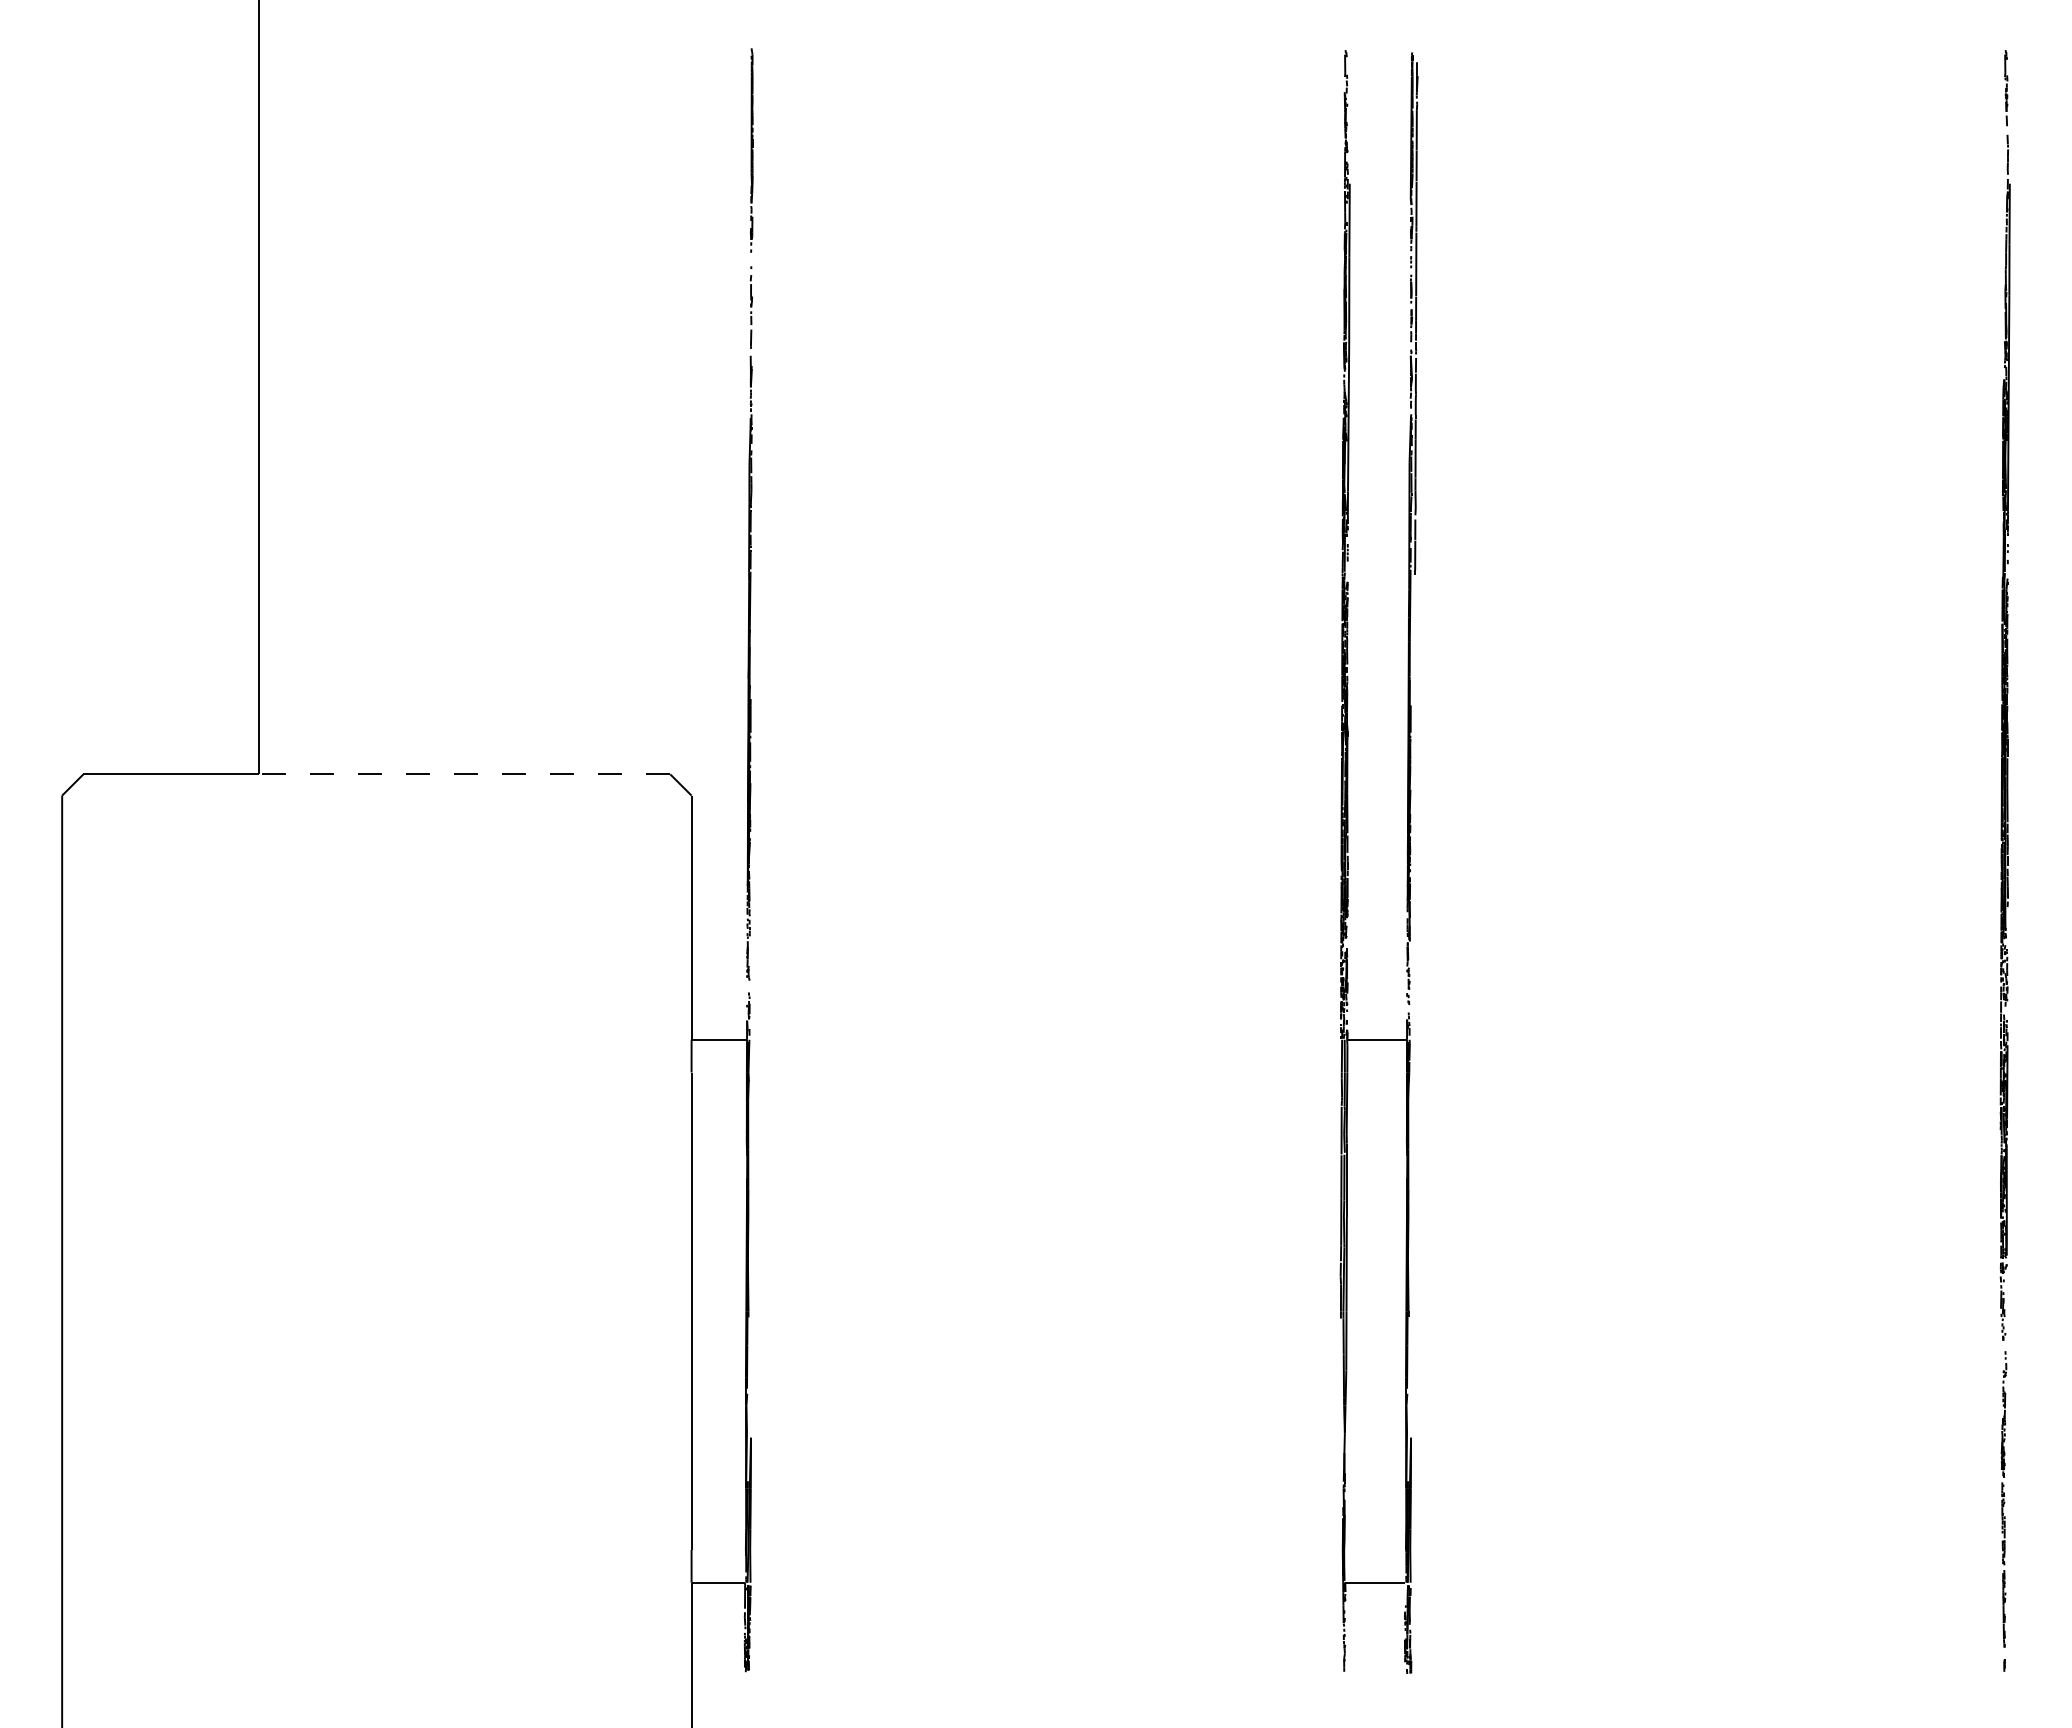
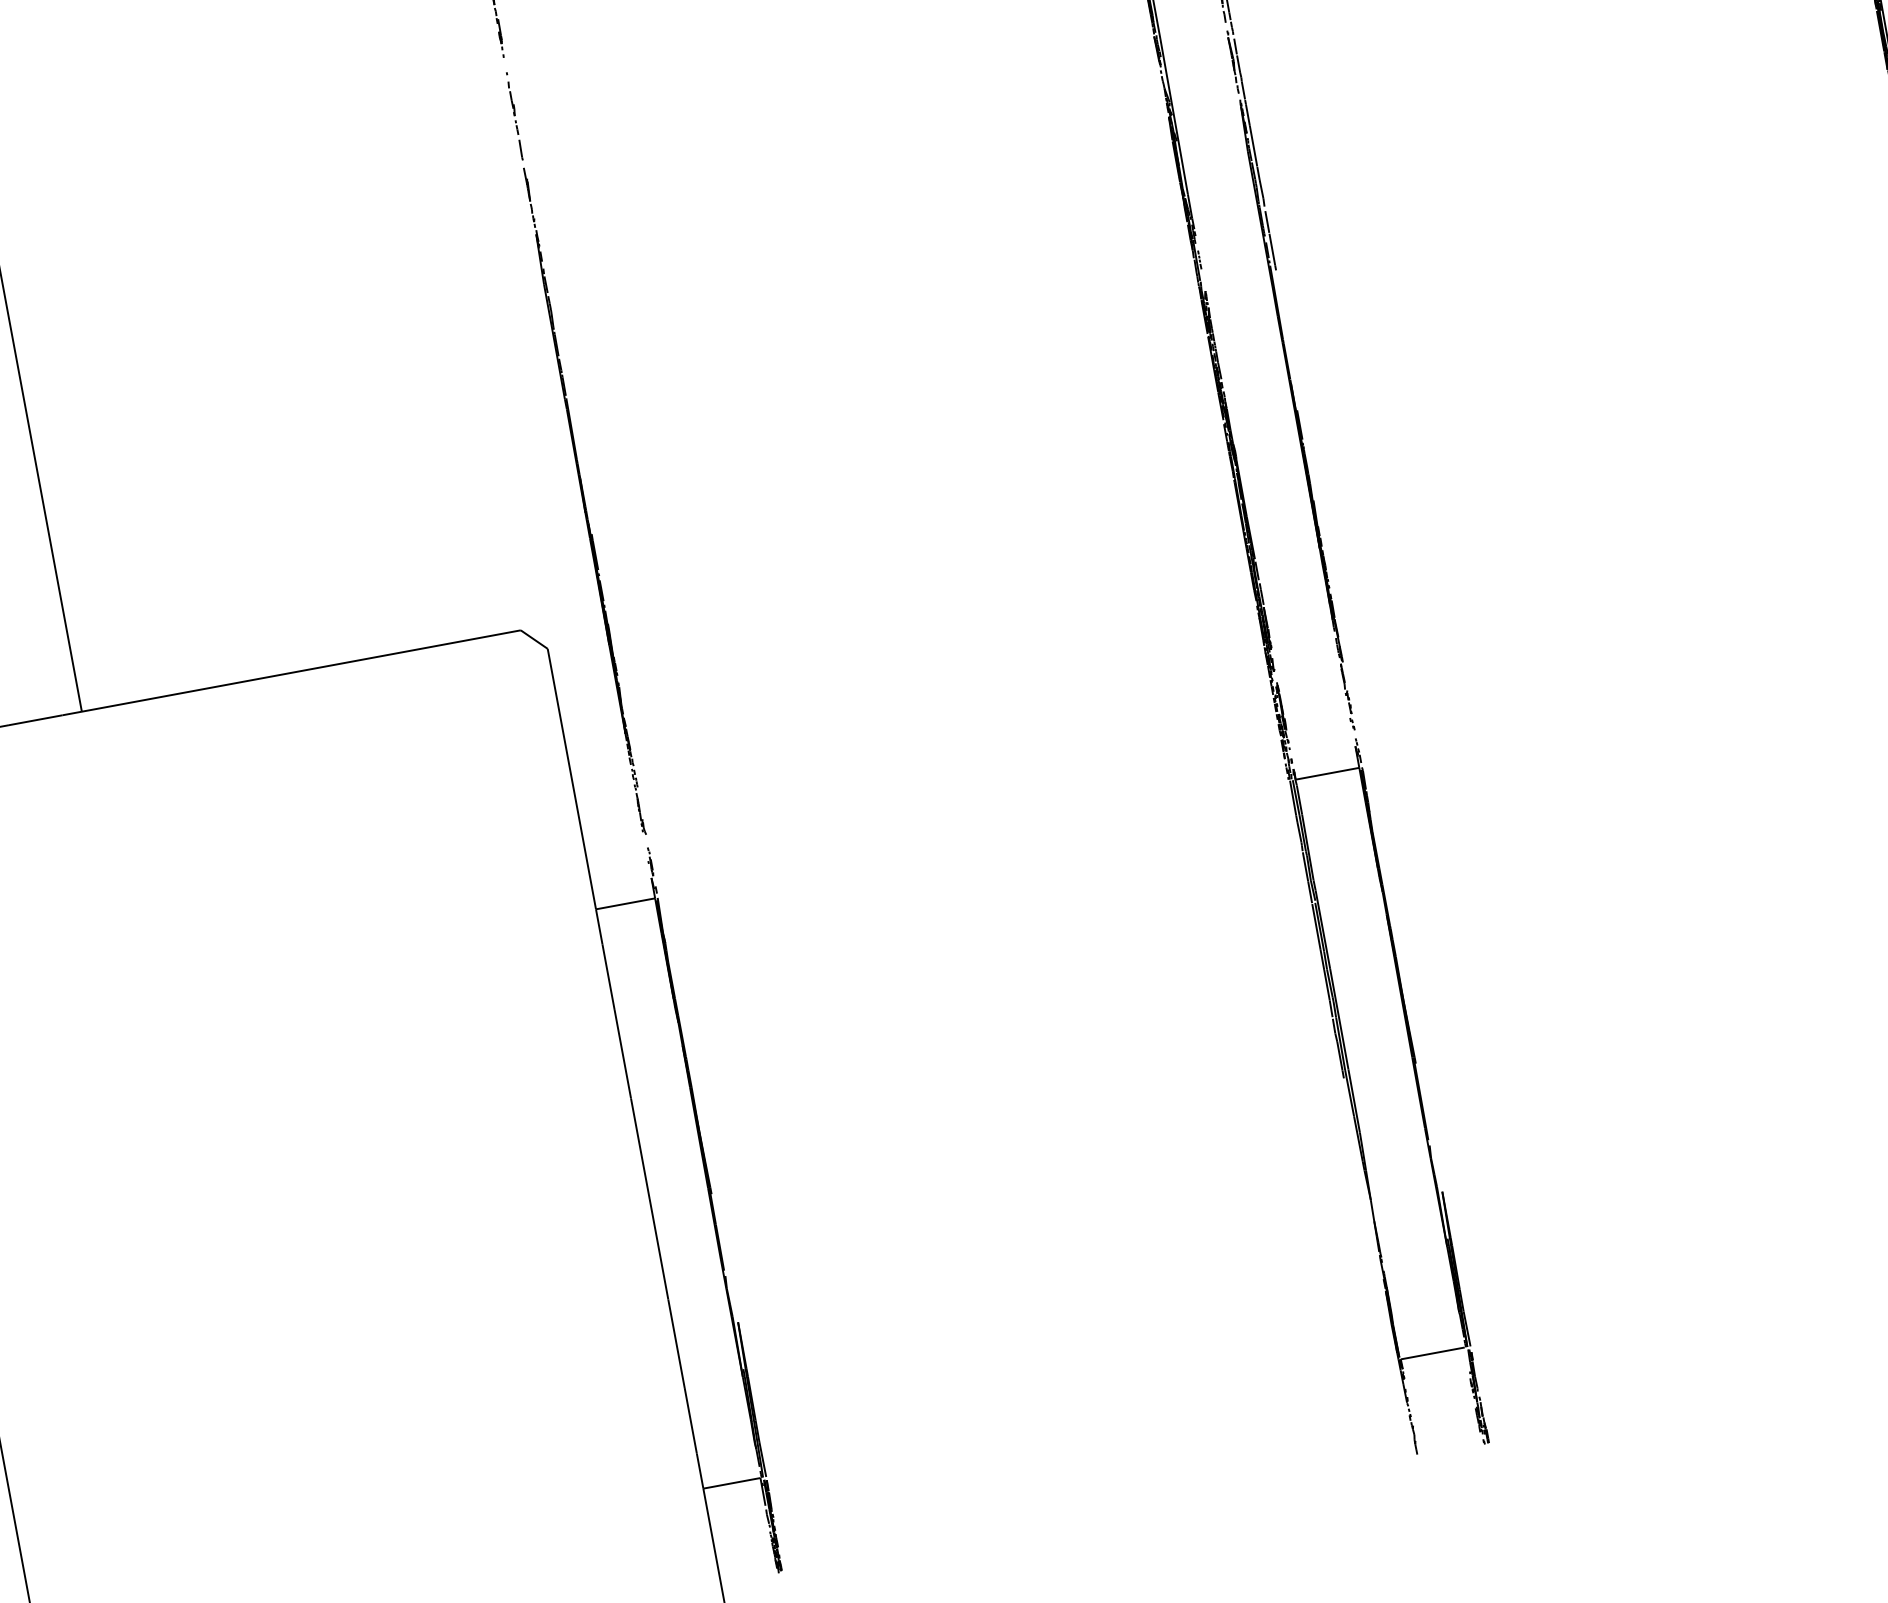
line: (464, 774) -> (301, 671), dashed -> solid

